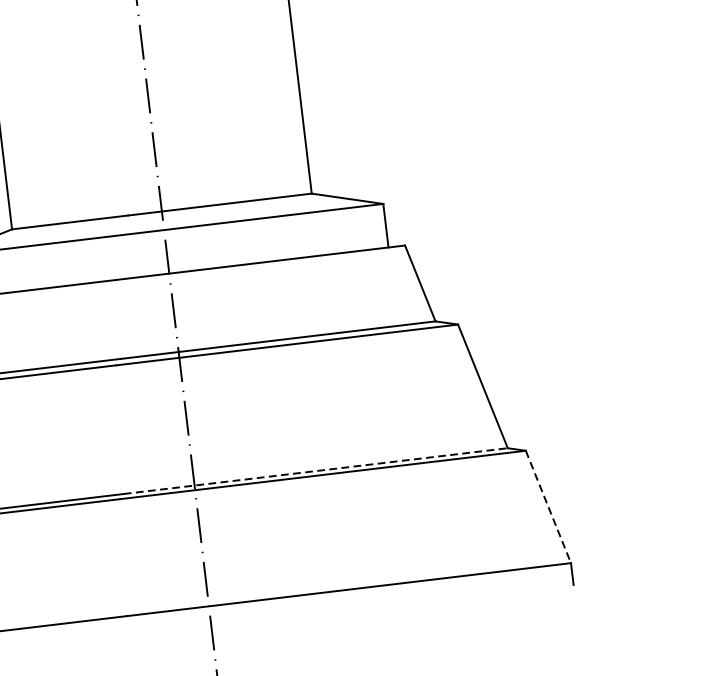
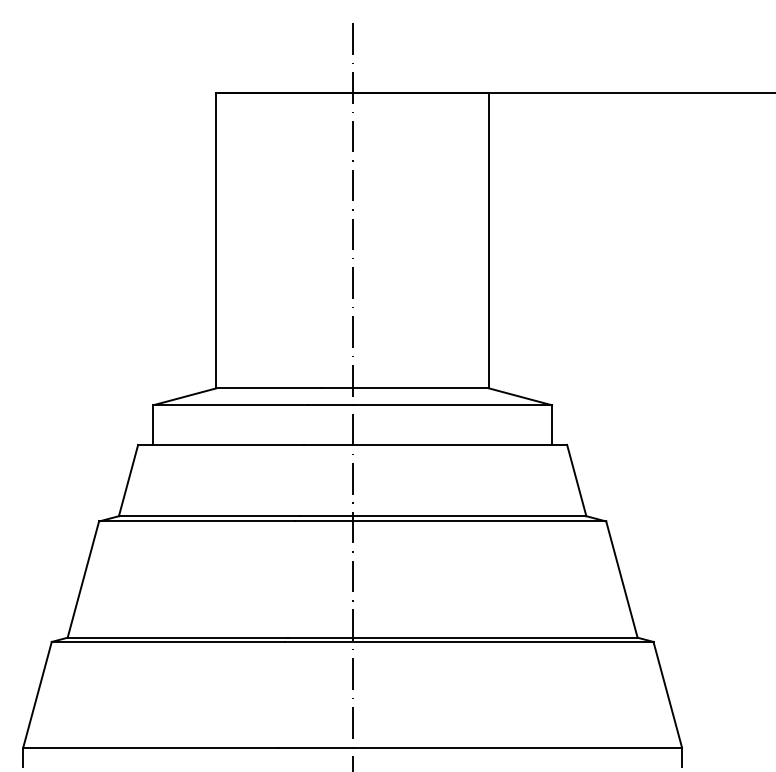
line: (315, 470) -> (462, 637), dashed -> solid
line: (548, 506) -> (667, 694), dashed -> solid

